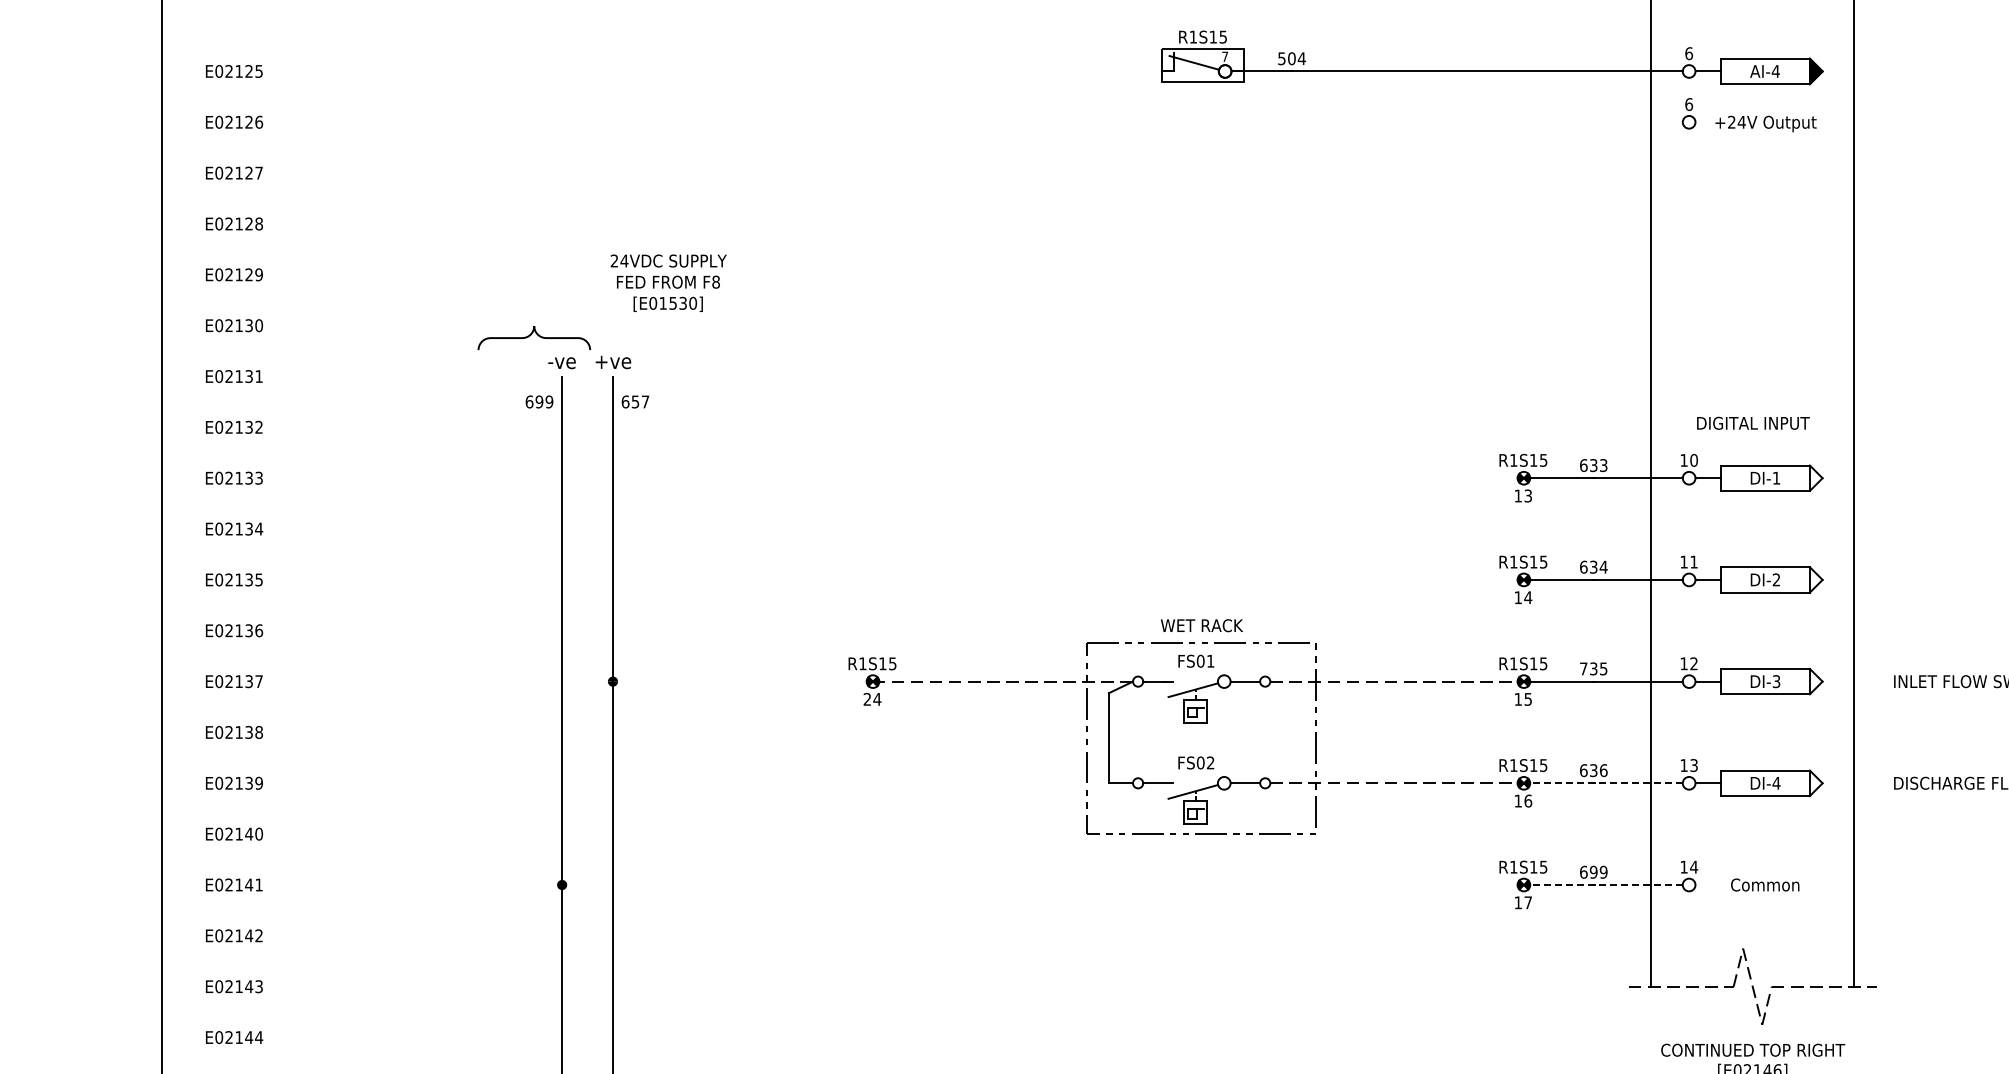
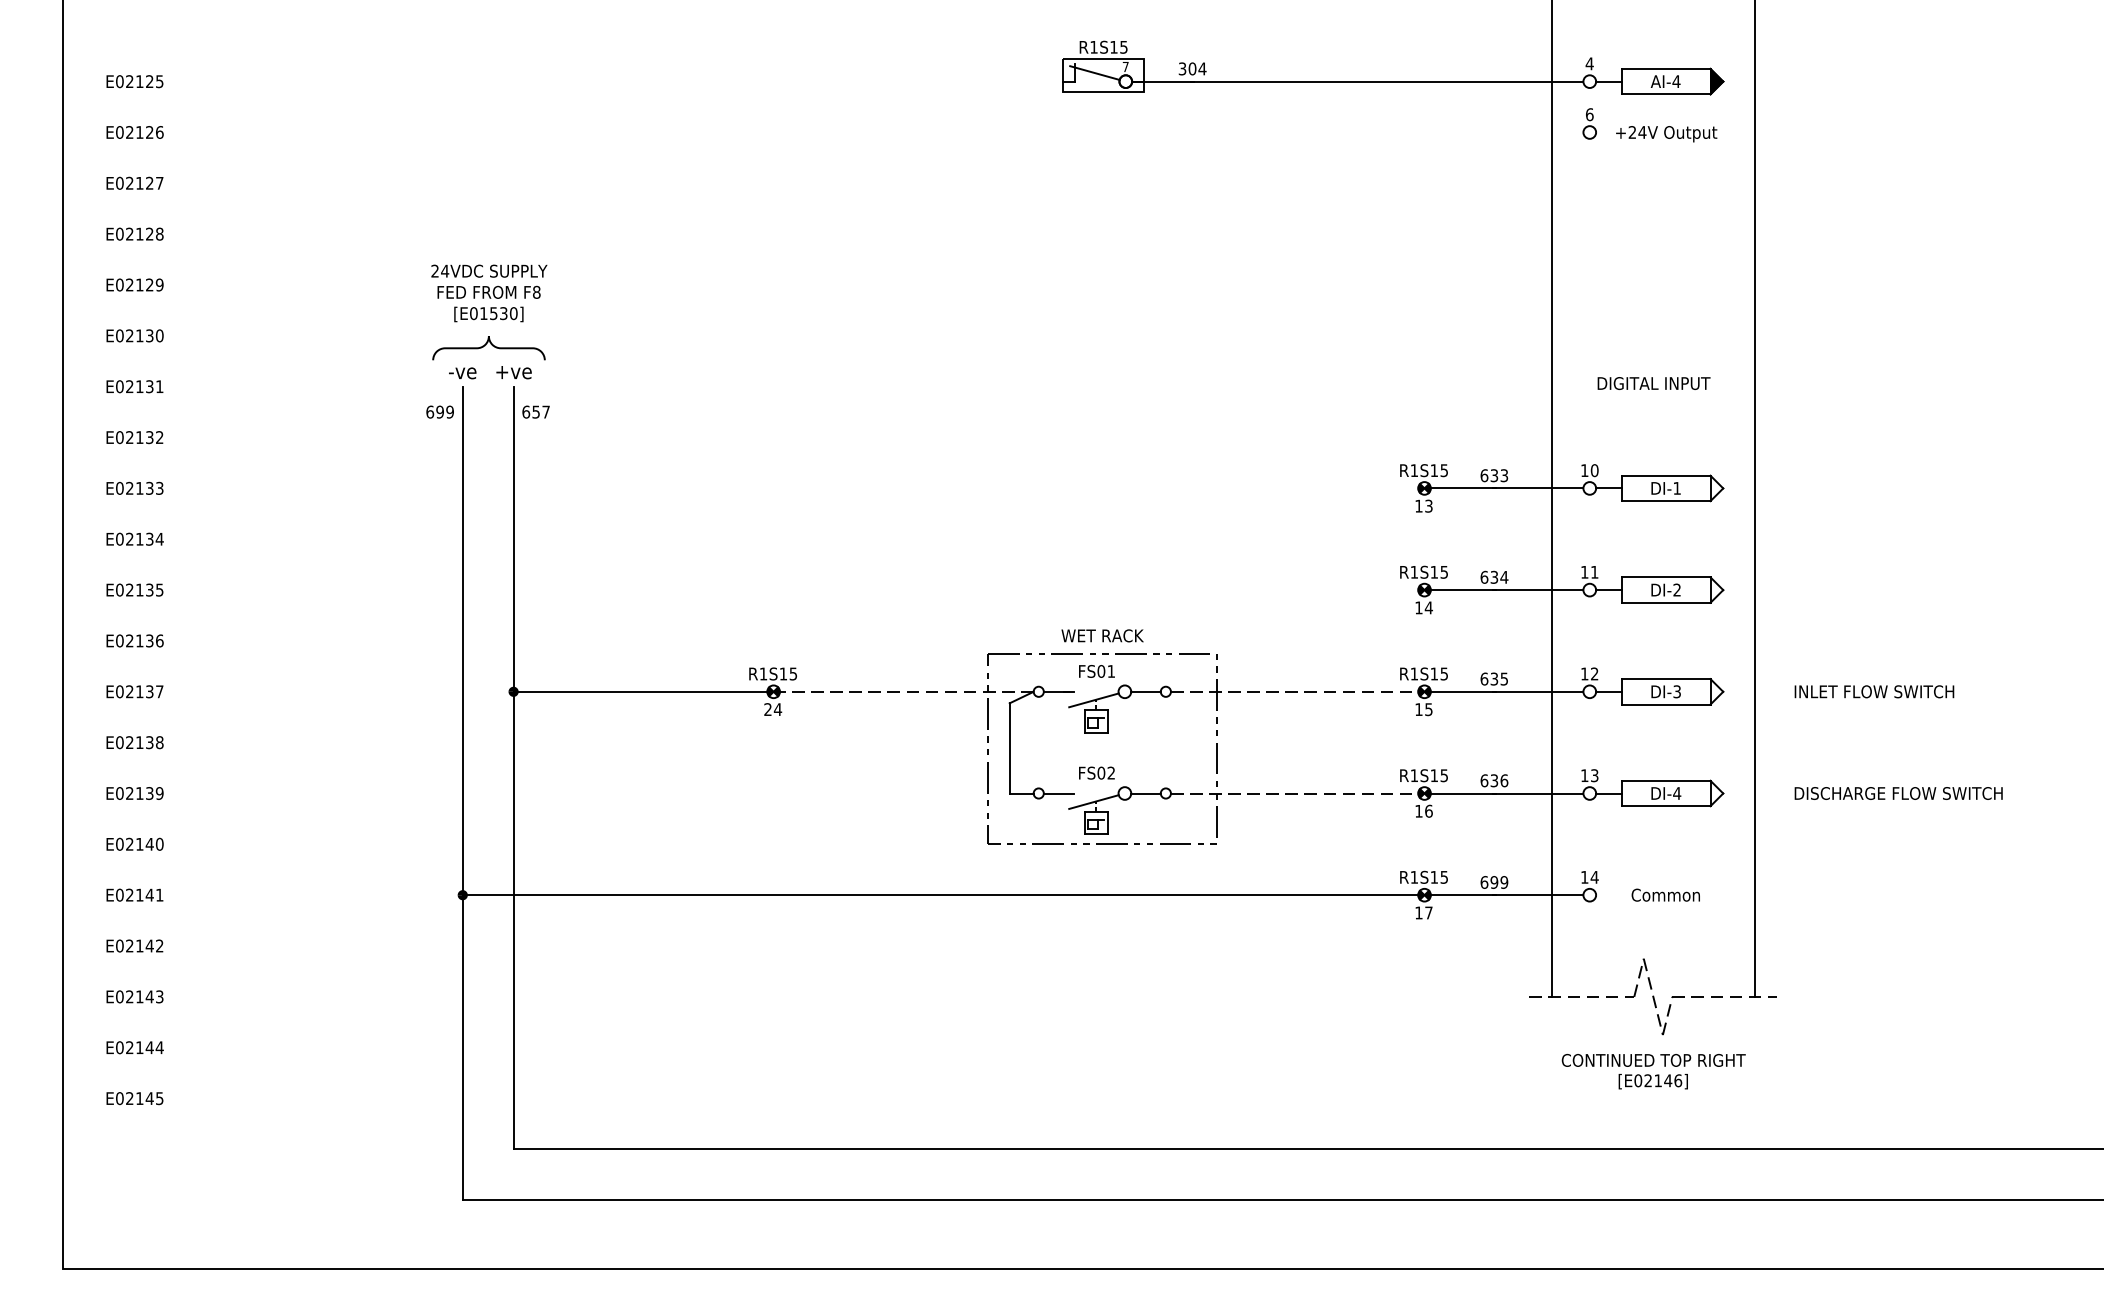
text: (1688, 53) -> (1589, 63), 6 -> 4
text: (1281, 58) -> (1182, 68), 504 -> 304
text: (668, 283) -> (489, 293), moved
curve: (531, 335) -> (486, 345), moved
text: (1752, 423) -> (1653, 383), moved
text: (1583, 668) -> (1484, 678), 735 -> 635
line: (739, 681) -> (640, 691), added
line: (1605, 783) -> (1506, 793), dashed -> solid
line: (1039, 885) -> (940, 895), added
line: (1605, 885) -> (1506, 895), dashed -> solid

